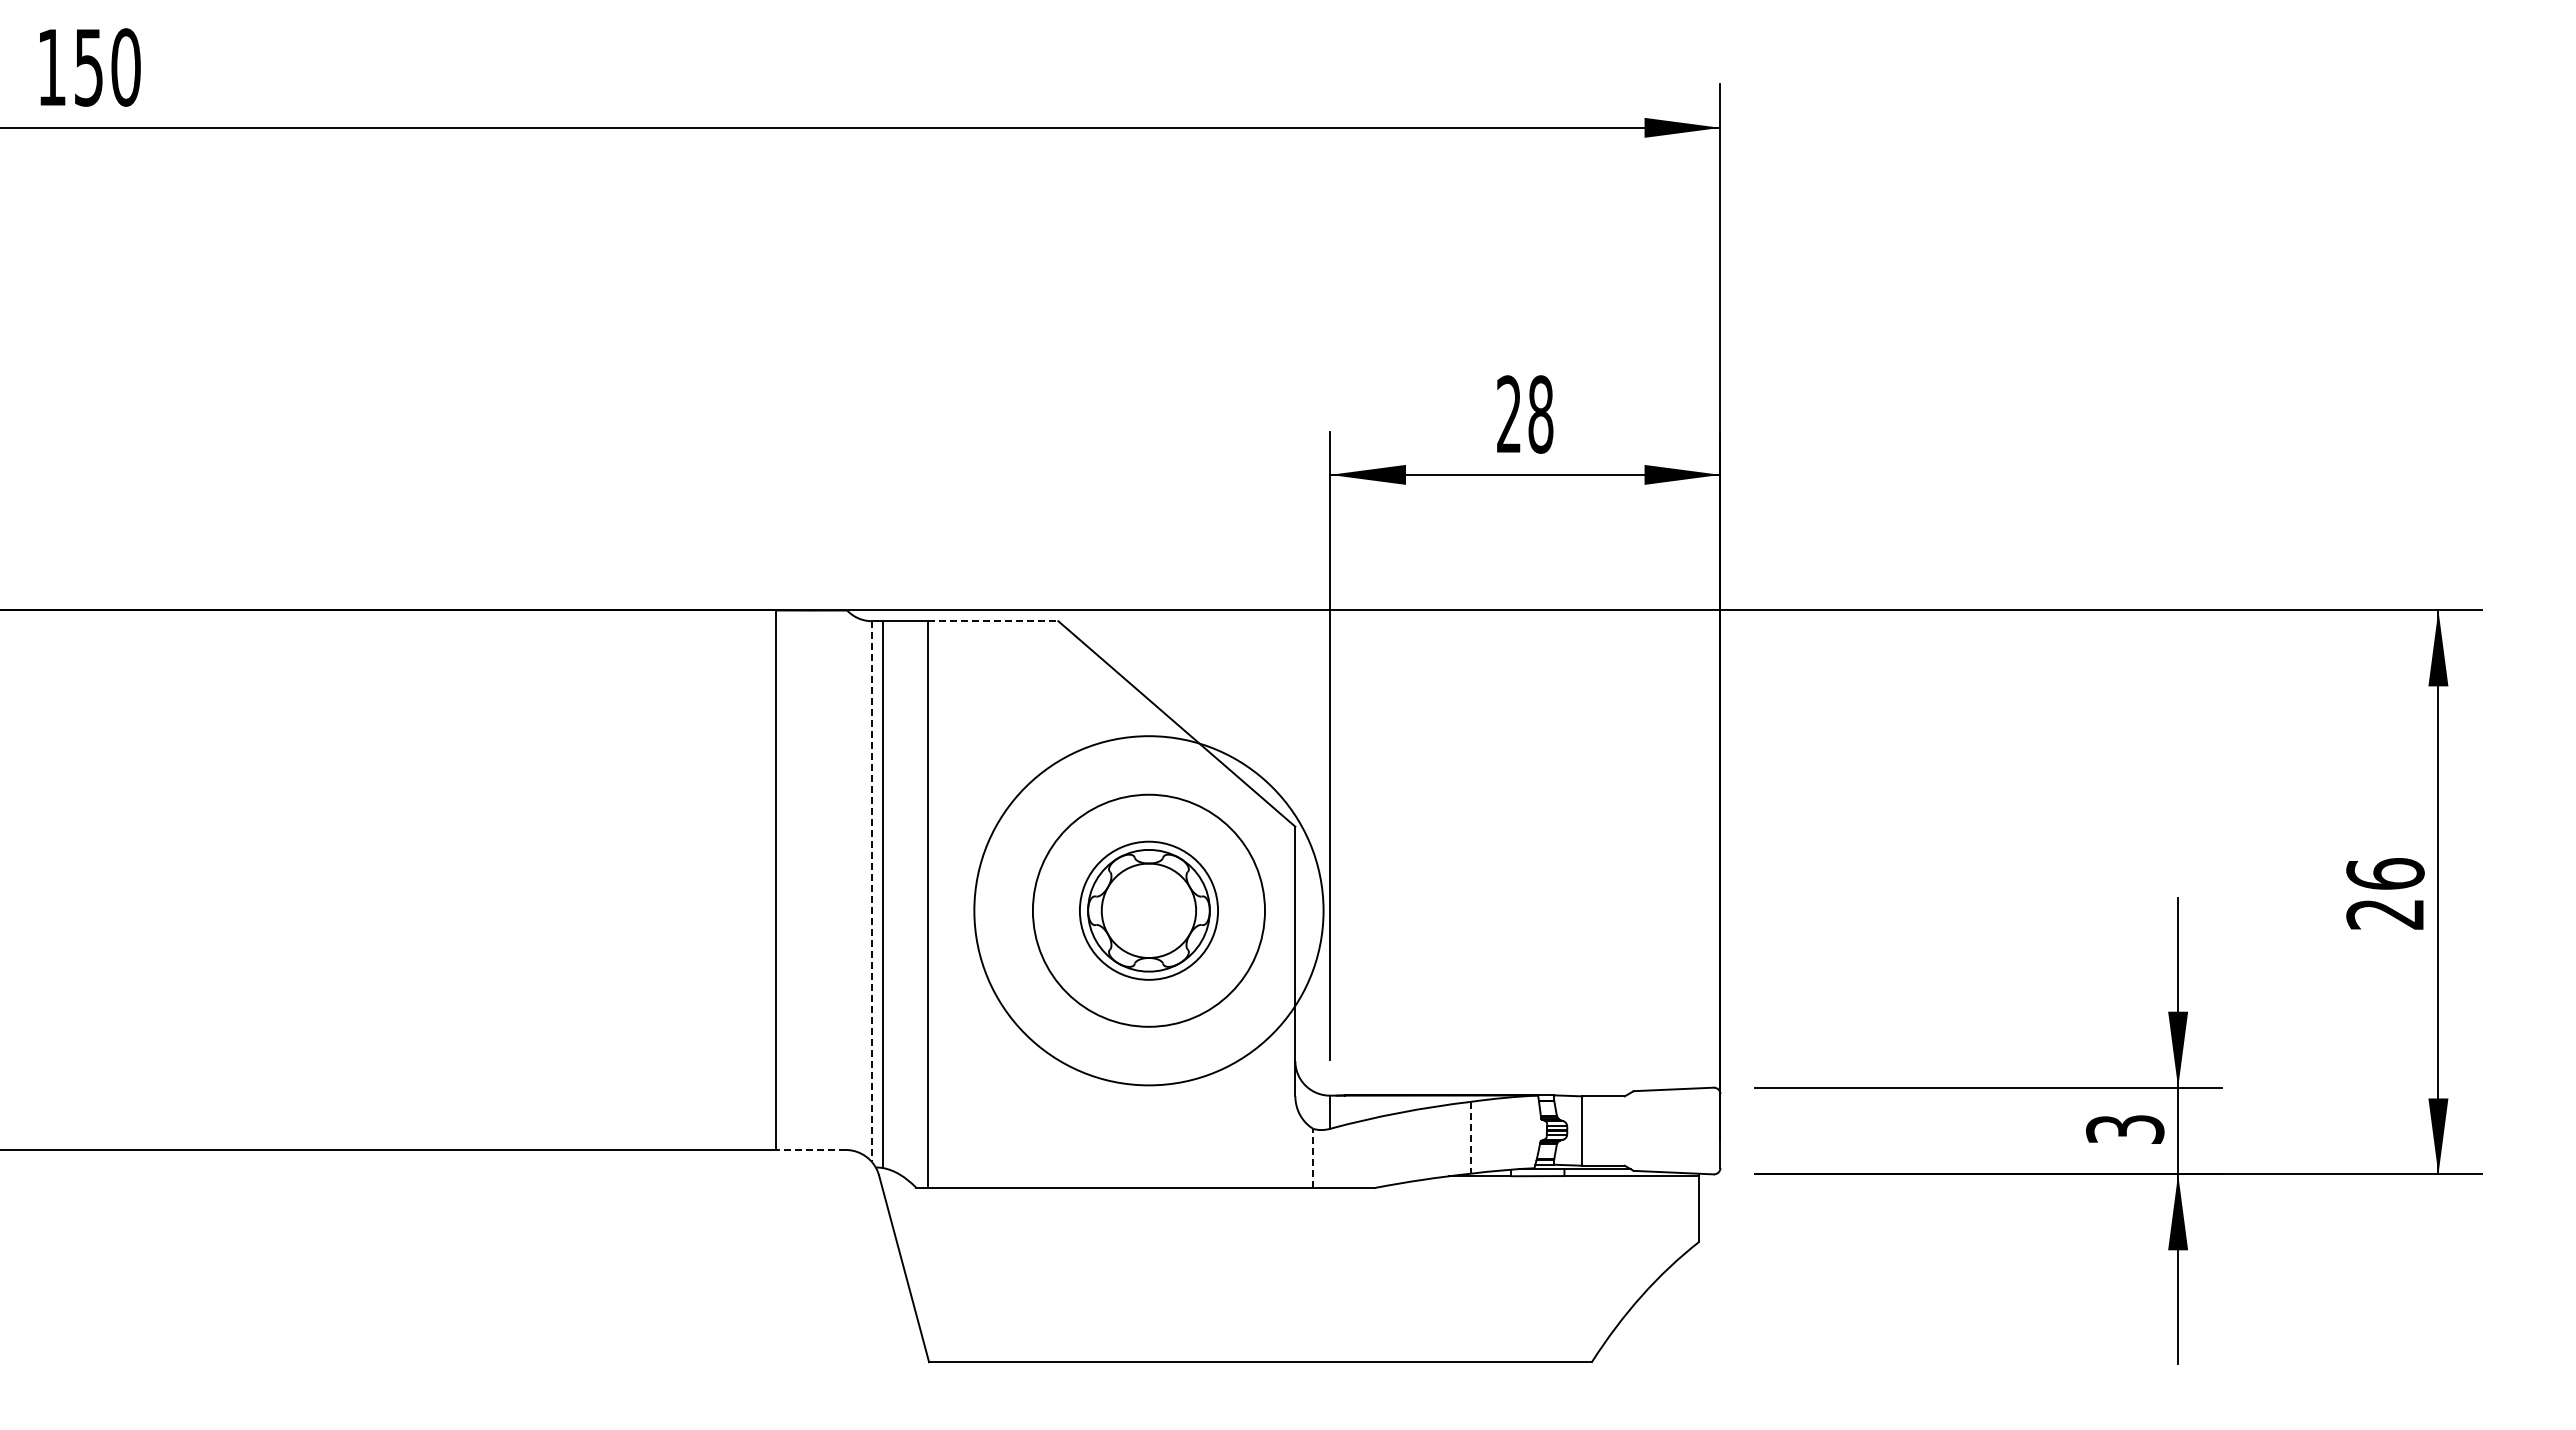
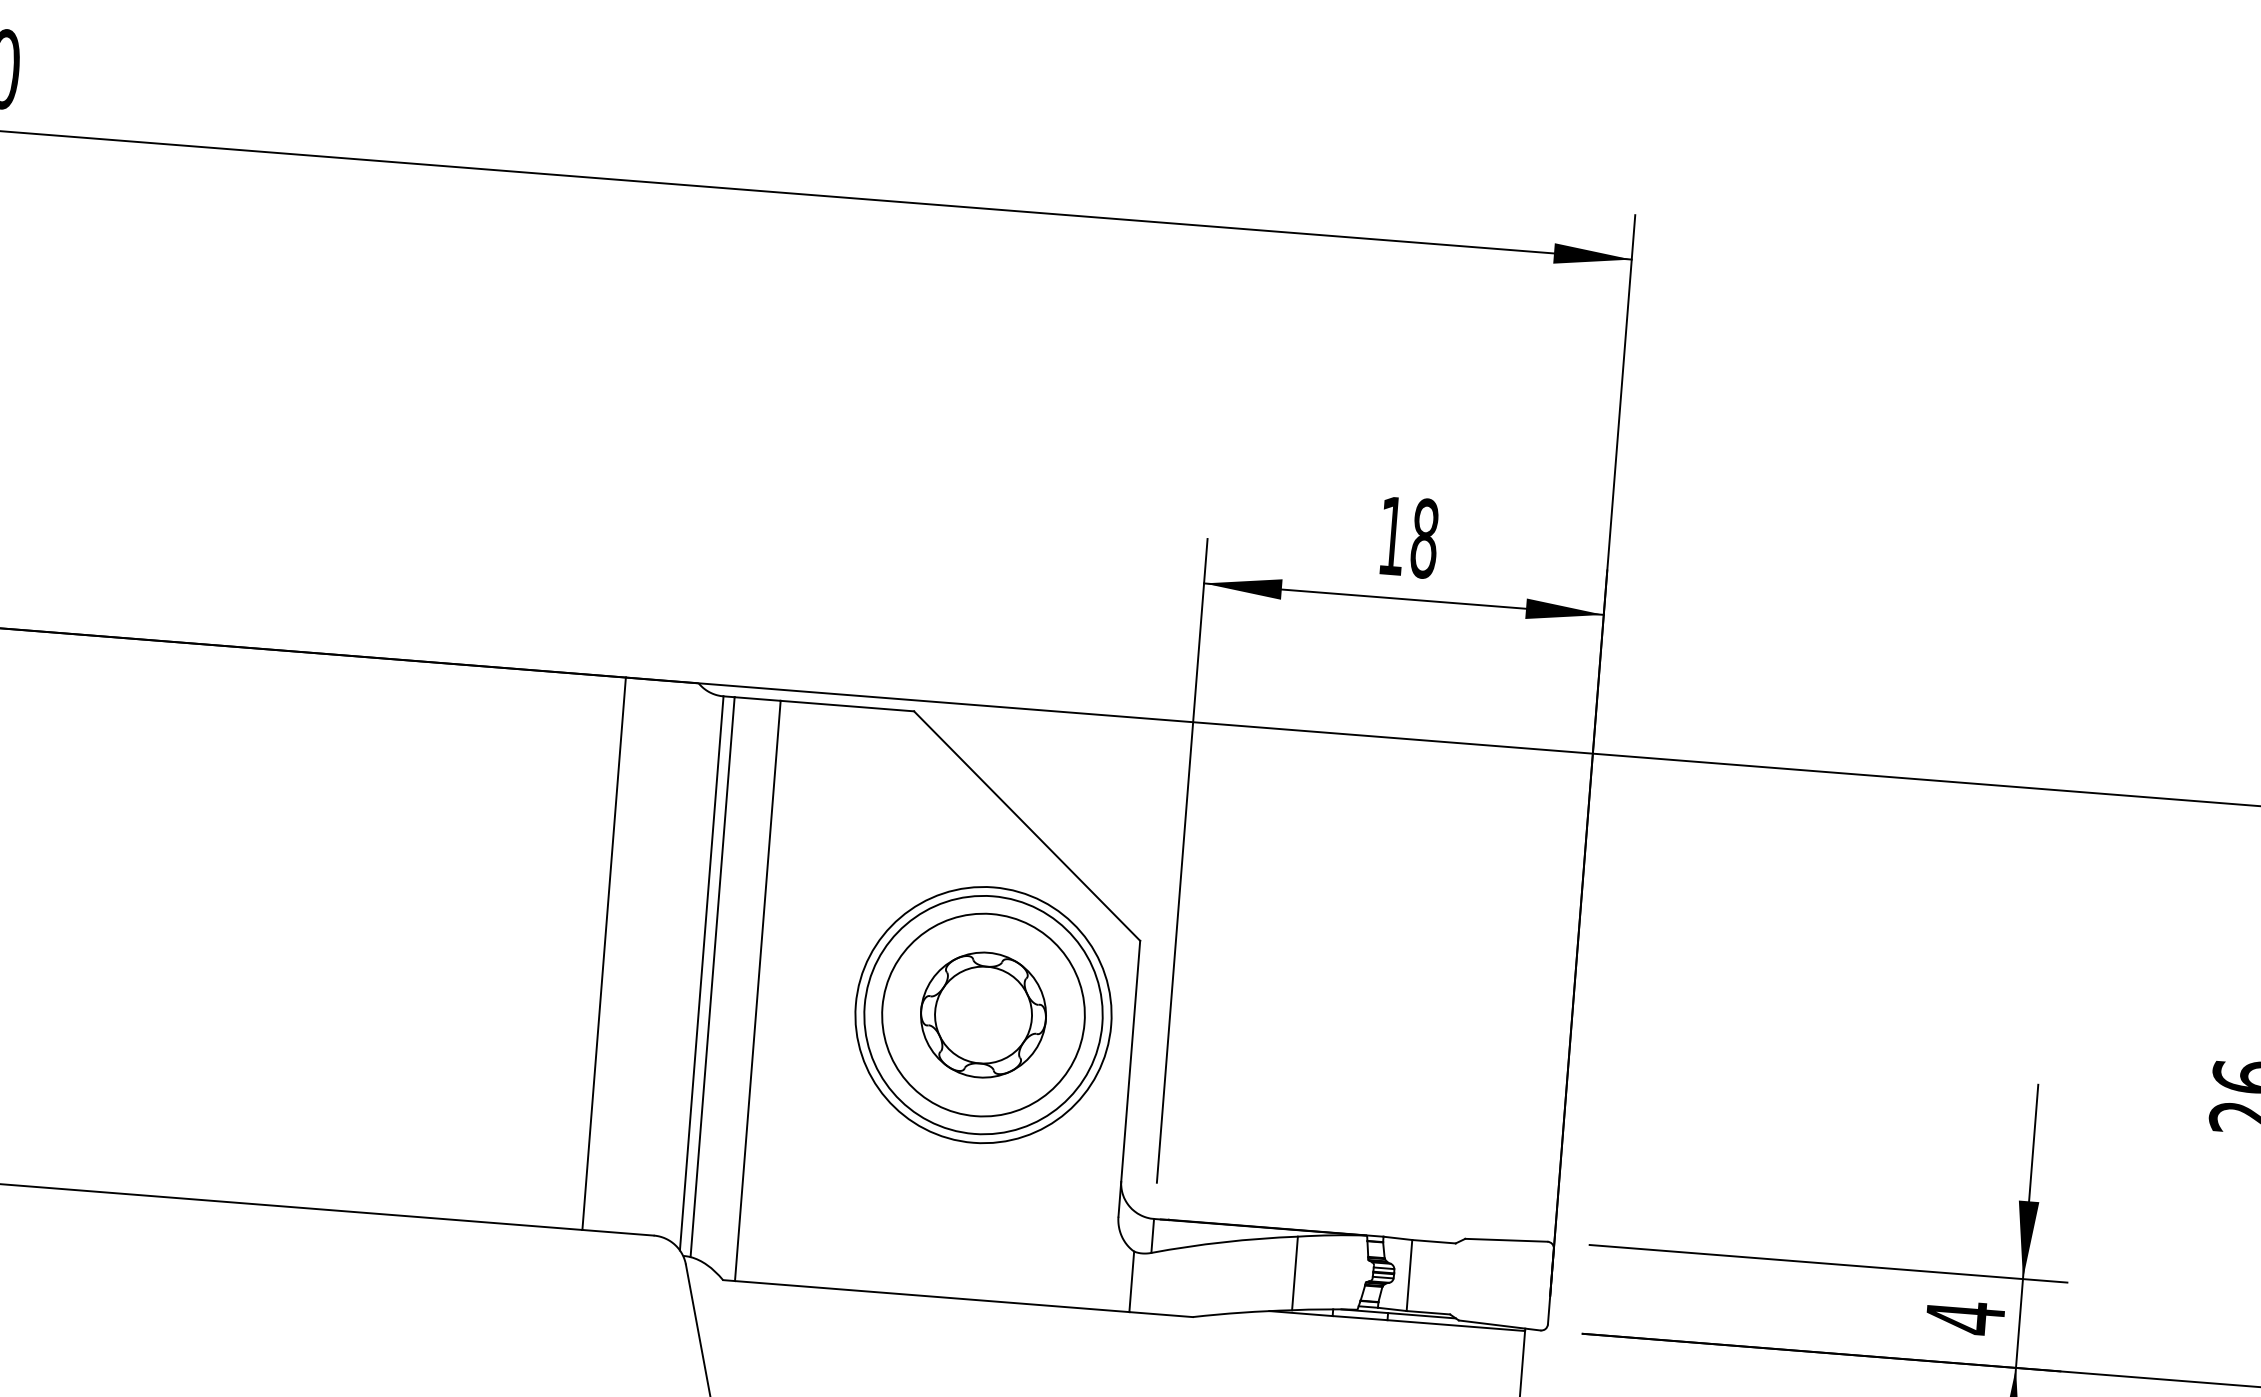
text: (1508, 413) -> (1391, 534), 28 -> 18
line: (993, 621) -> (847, 706), dashed -> solid
line: (872, 891) -> (702, 973), dashed -> solid
circle: (1148, 910) -> (983, 1014), size x0.71
circle: (1148, 910) -> (983, 1014), size x1.43
text: (2125, 1129) -> (1965, 1317), 3 -> 4
line: (1471, 1137) -> (1295, 1273), dashed -> solid
line: (810, 1150) -> (617, 1233), dashed -> solid
line: (1313, 1158) -> (1132, 1281), dashed -> solid

